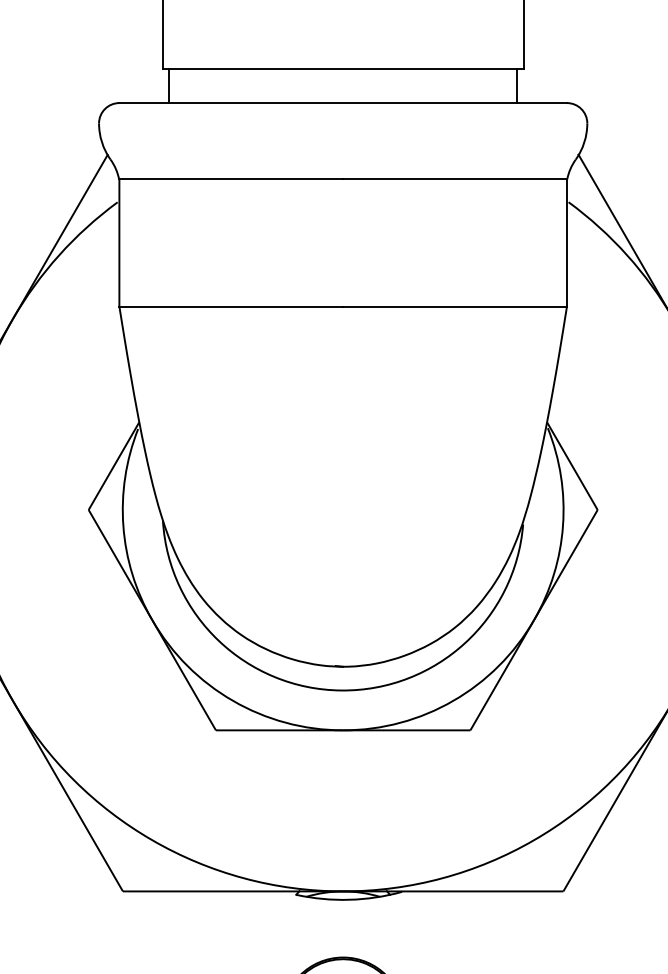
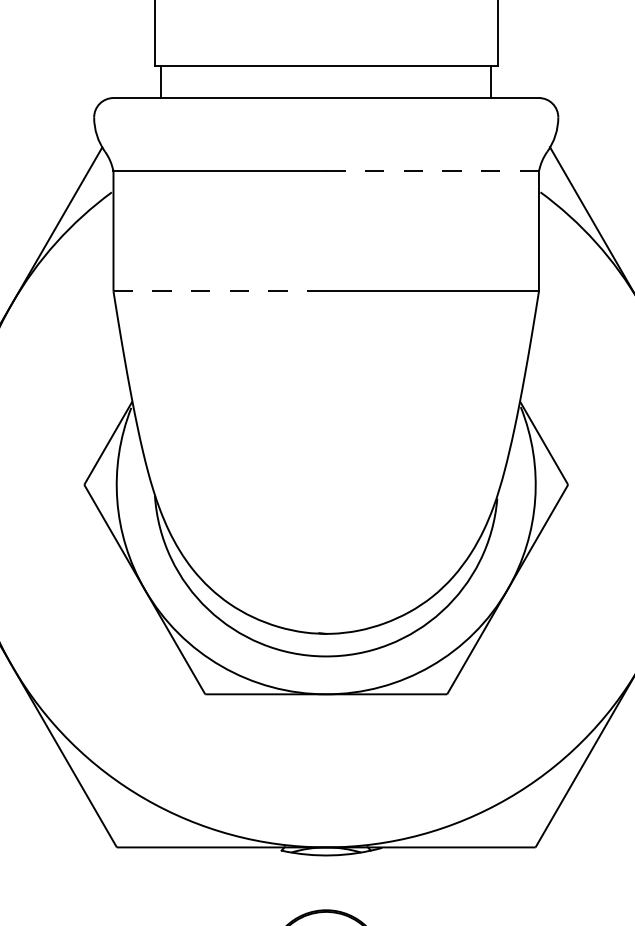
line: (456, 179) -> (433, 170), solid -> dashed
line: (231, 306) -> (220, 291), solid -> dashed

